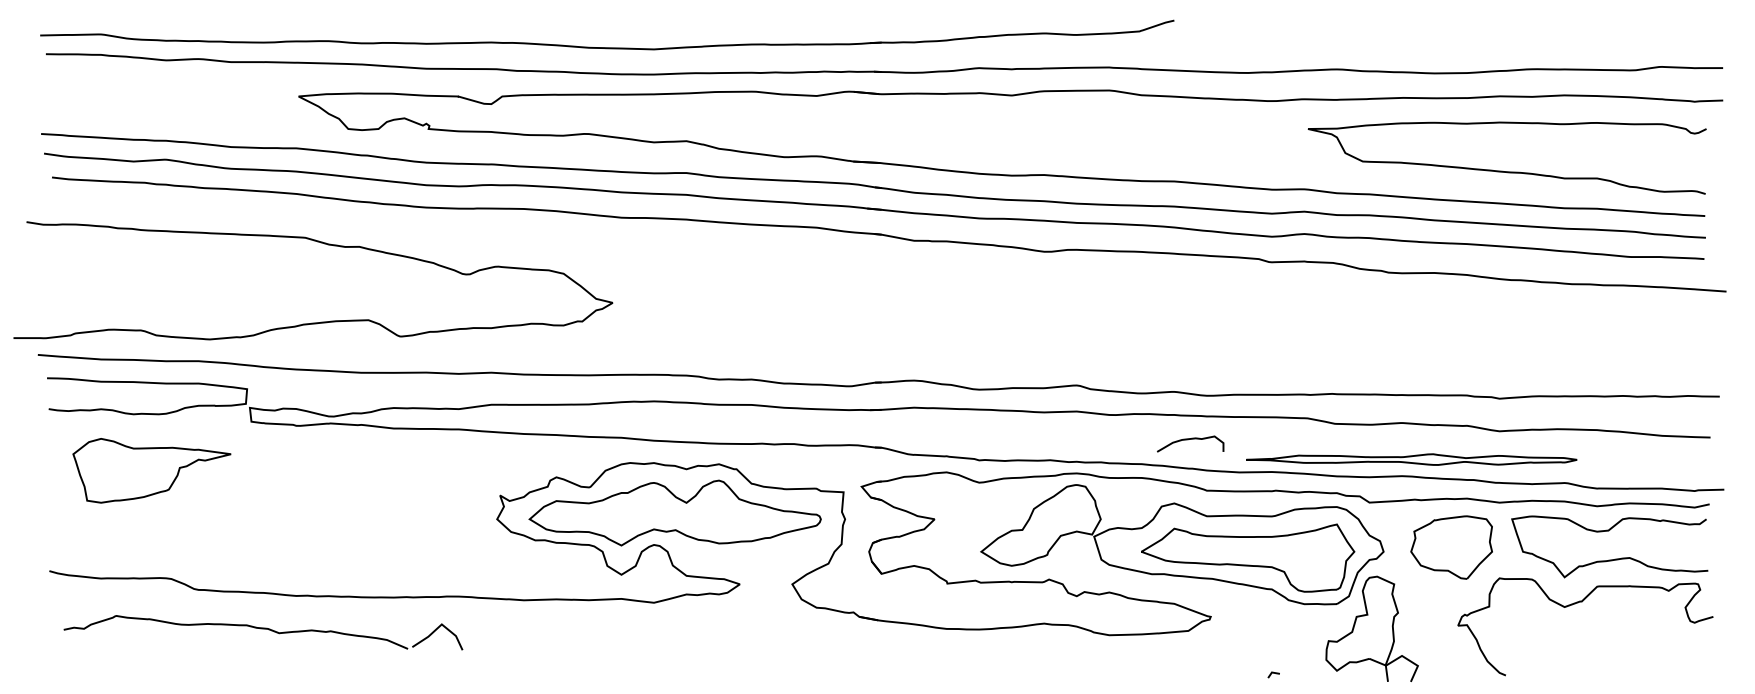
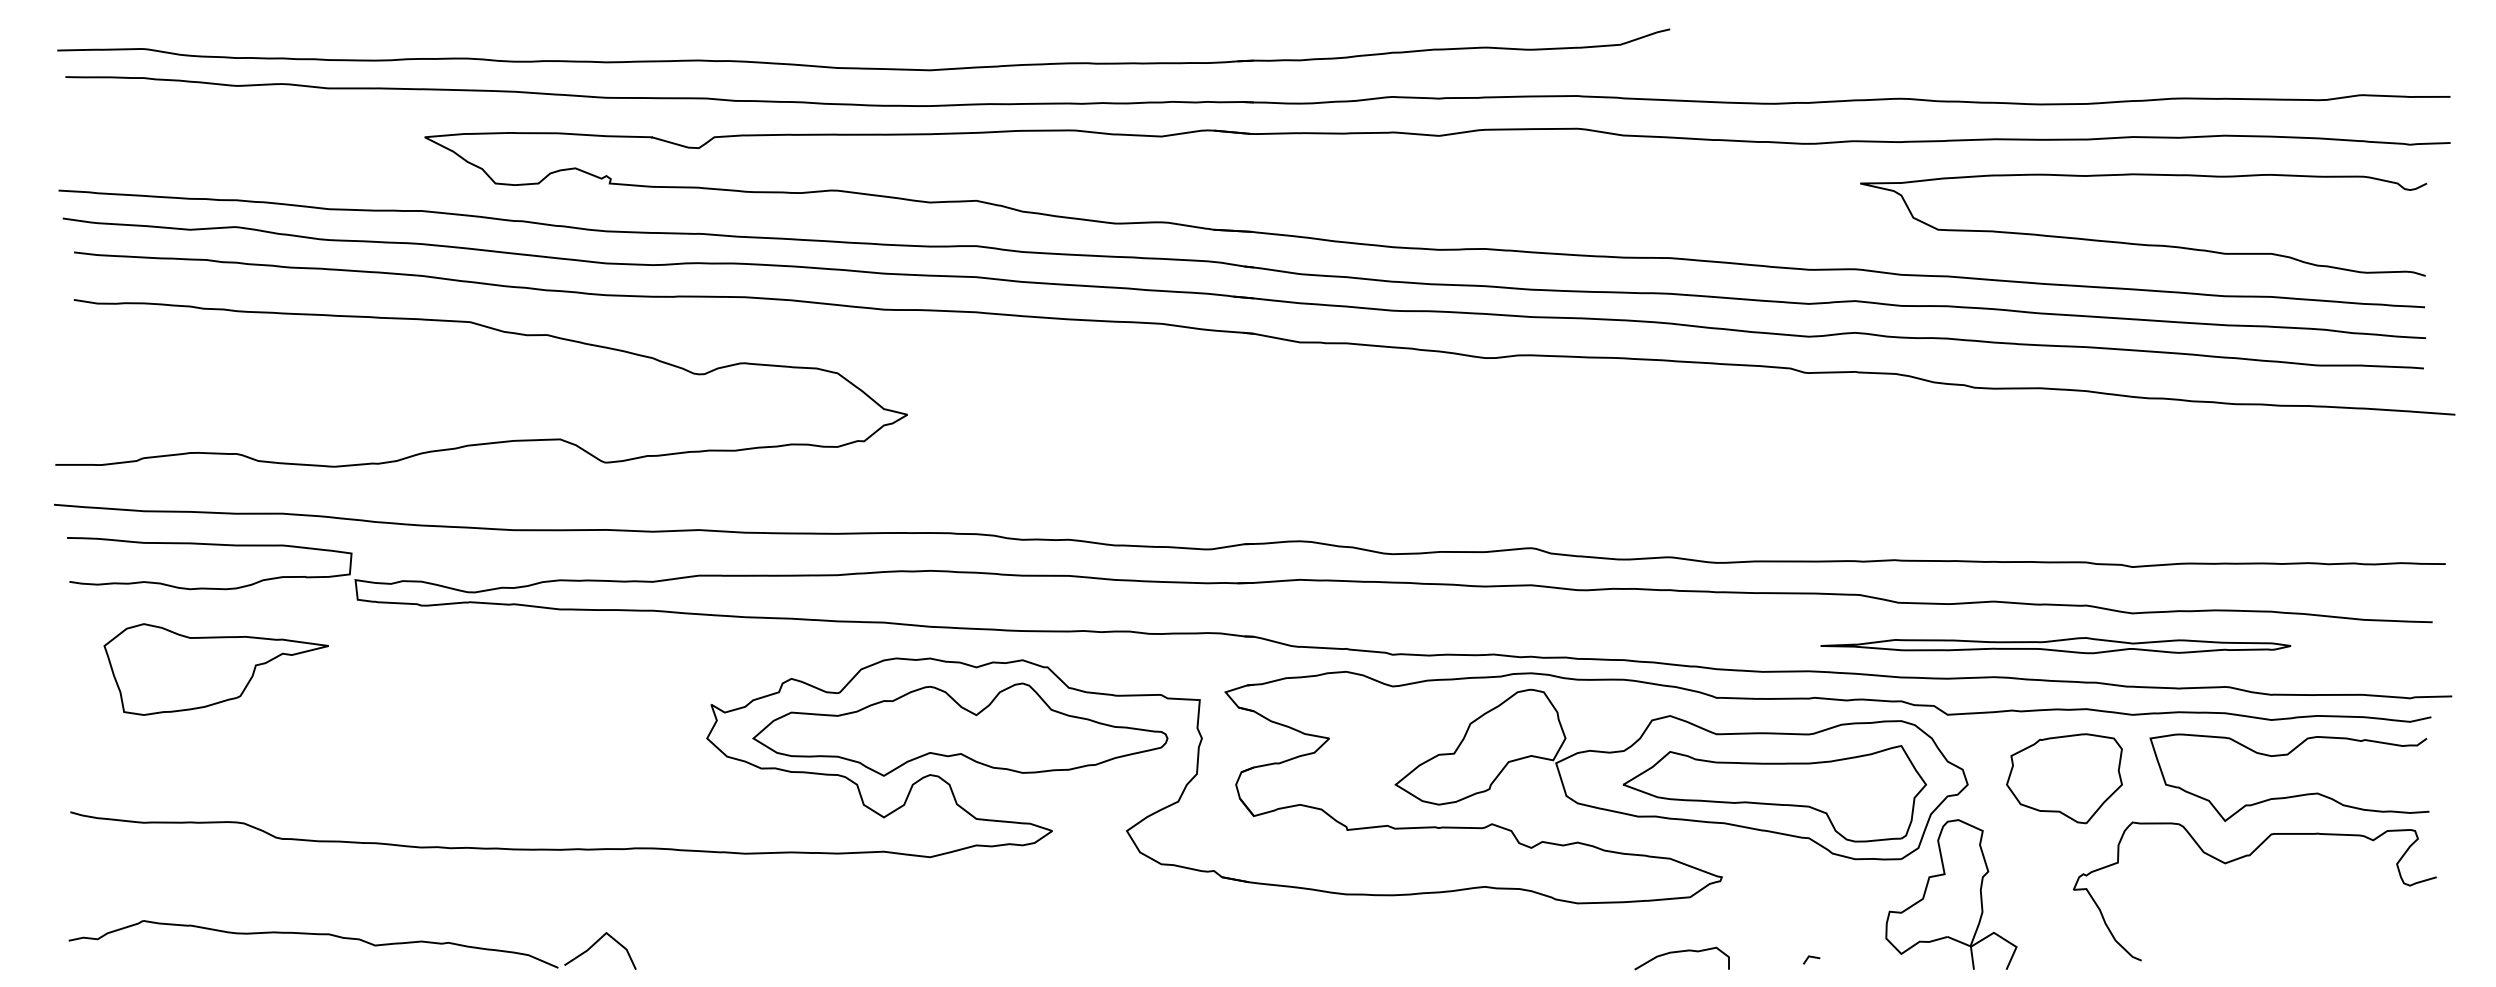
curve: (325, 244) -> (498, 331), moved
curve: (1190, 439) -> (1681, 952), moved
part: (1411, 459) -> (2055, 645), moved
part: (263, 632) -> (352, 944), moved

